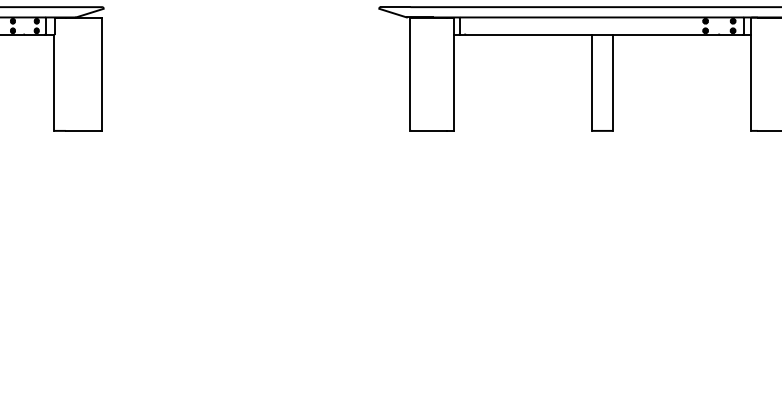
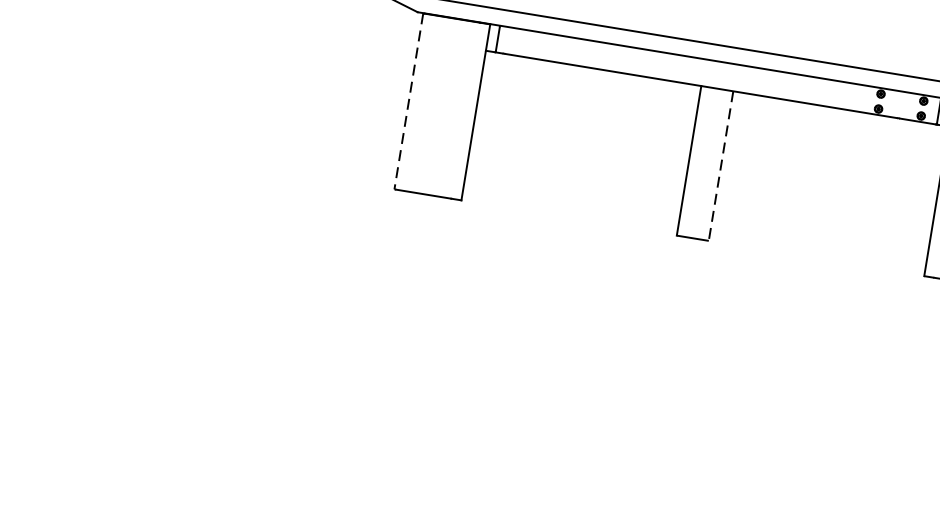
line: (410, 74) -> (408, 101), solid -> dashed
line: (612, 83) -> (720, 167), solid -> dashed

